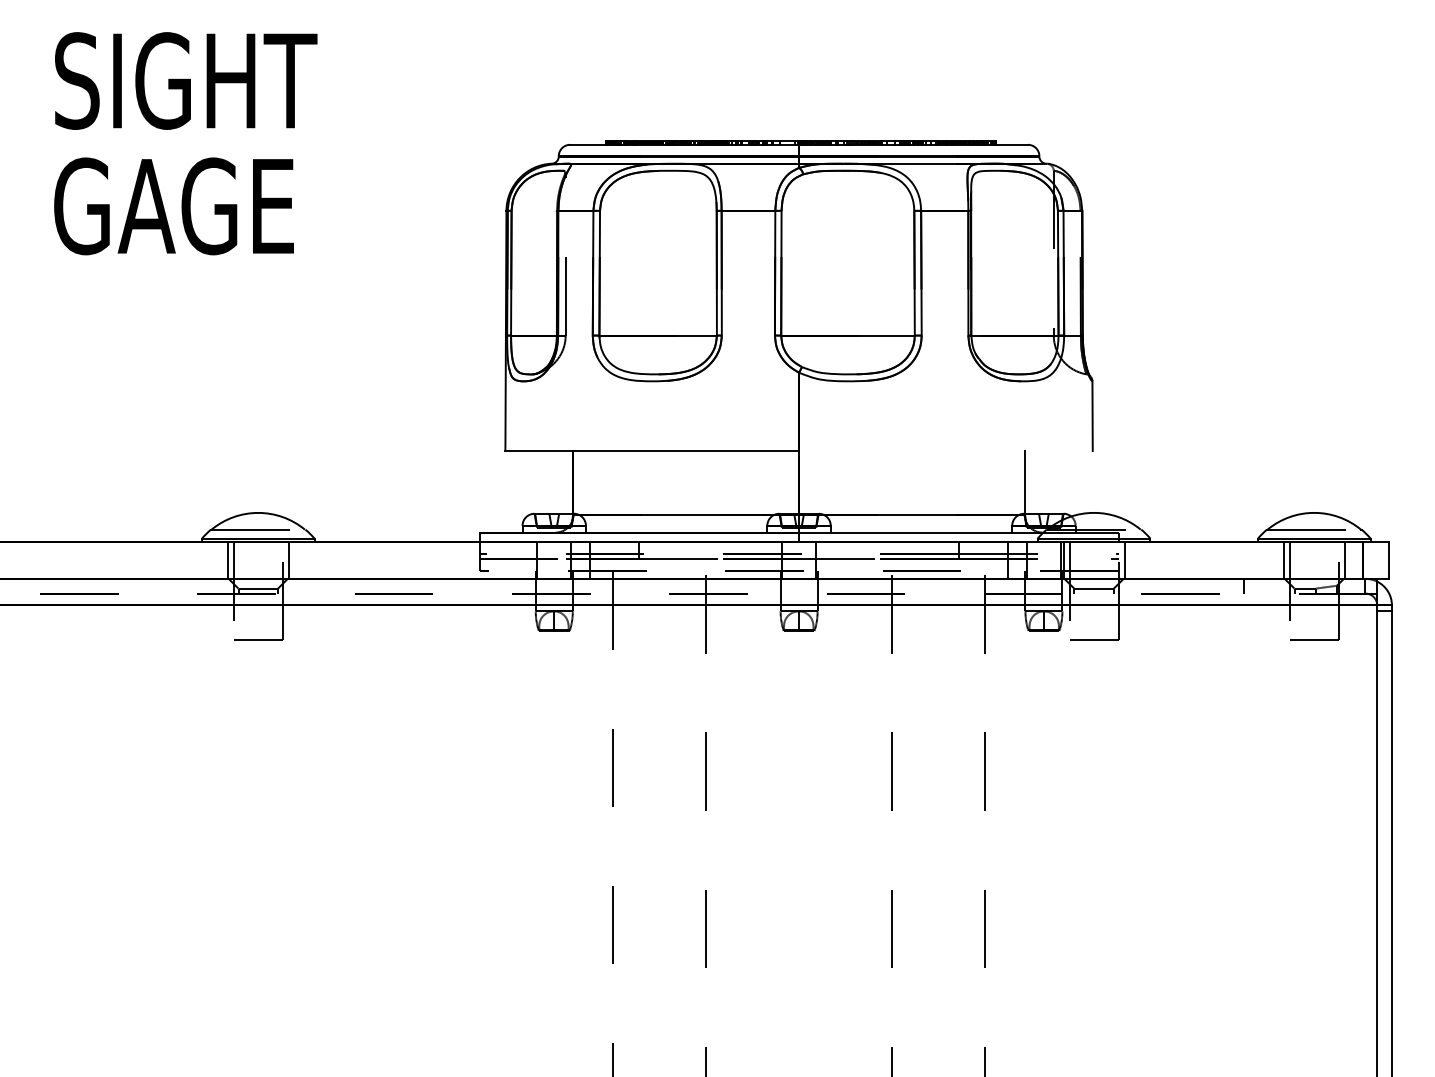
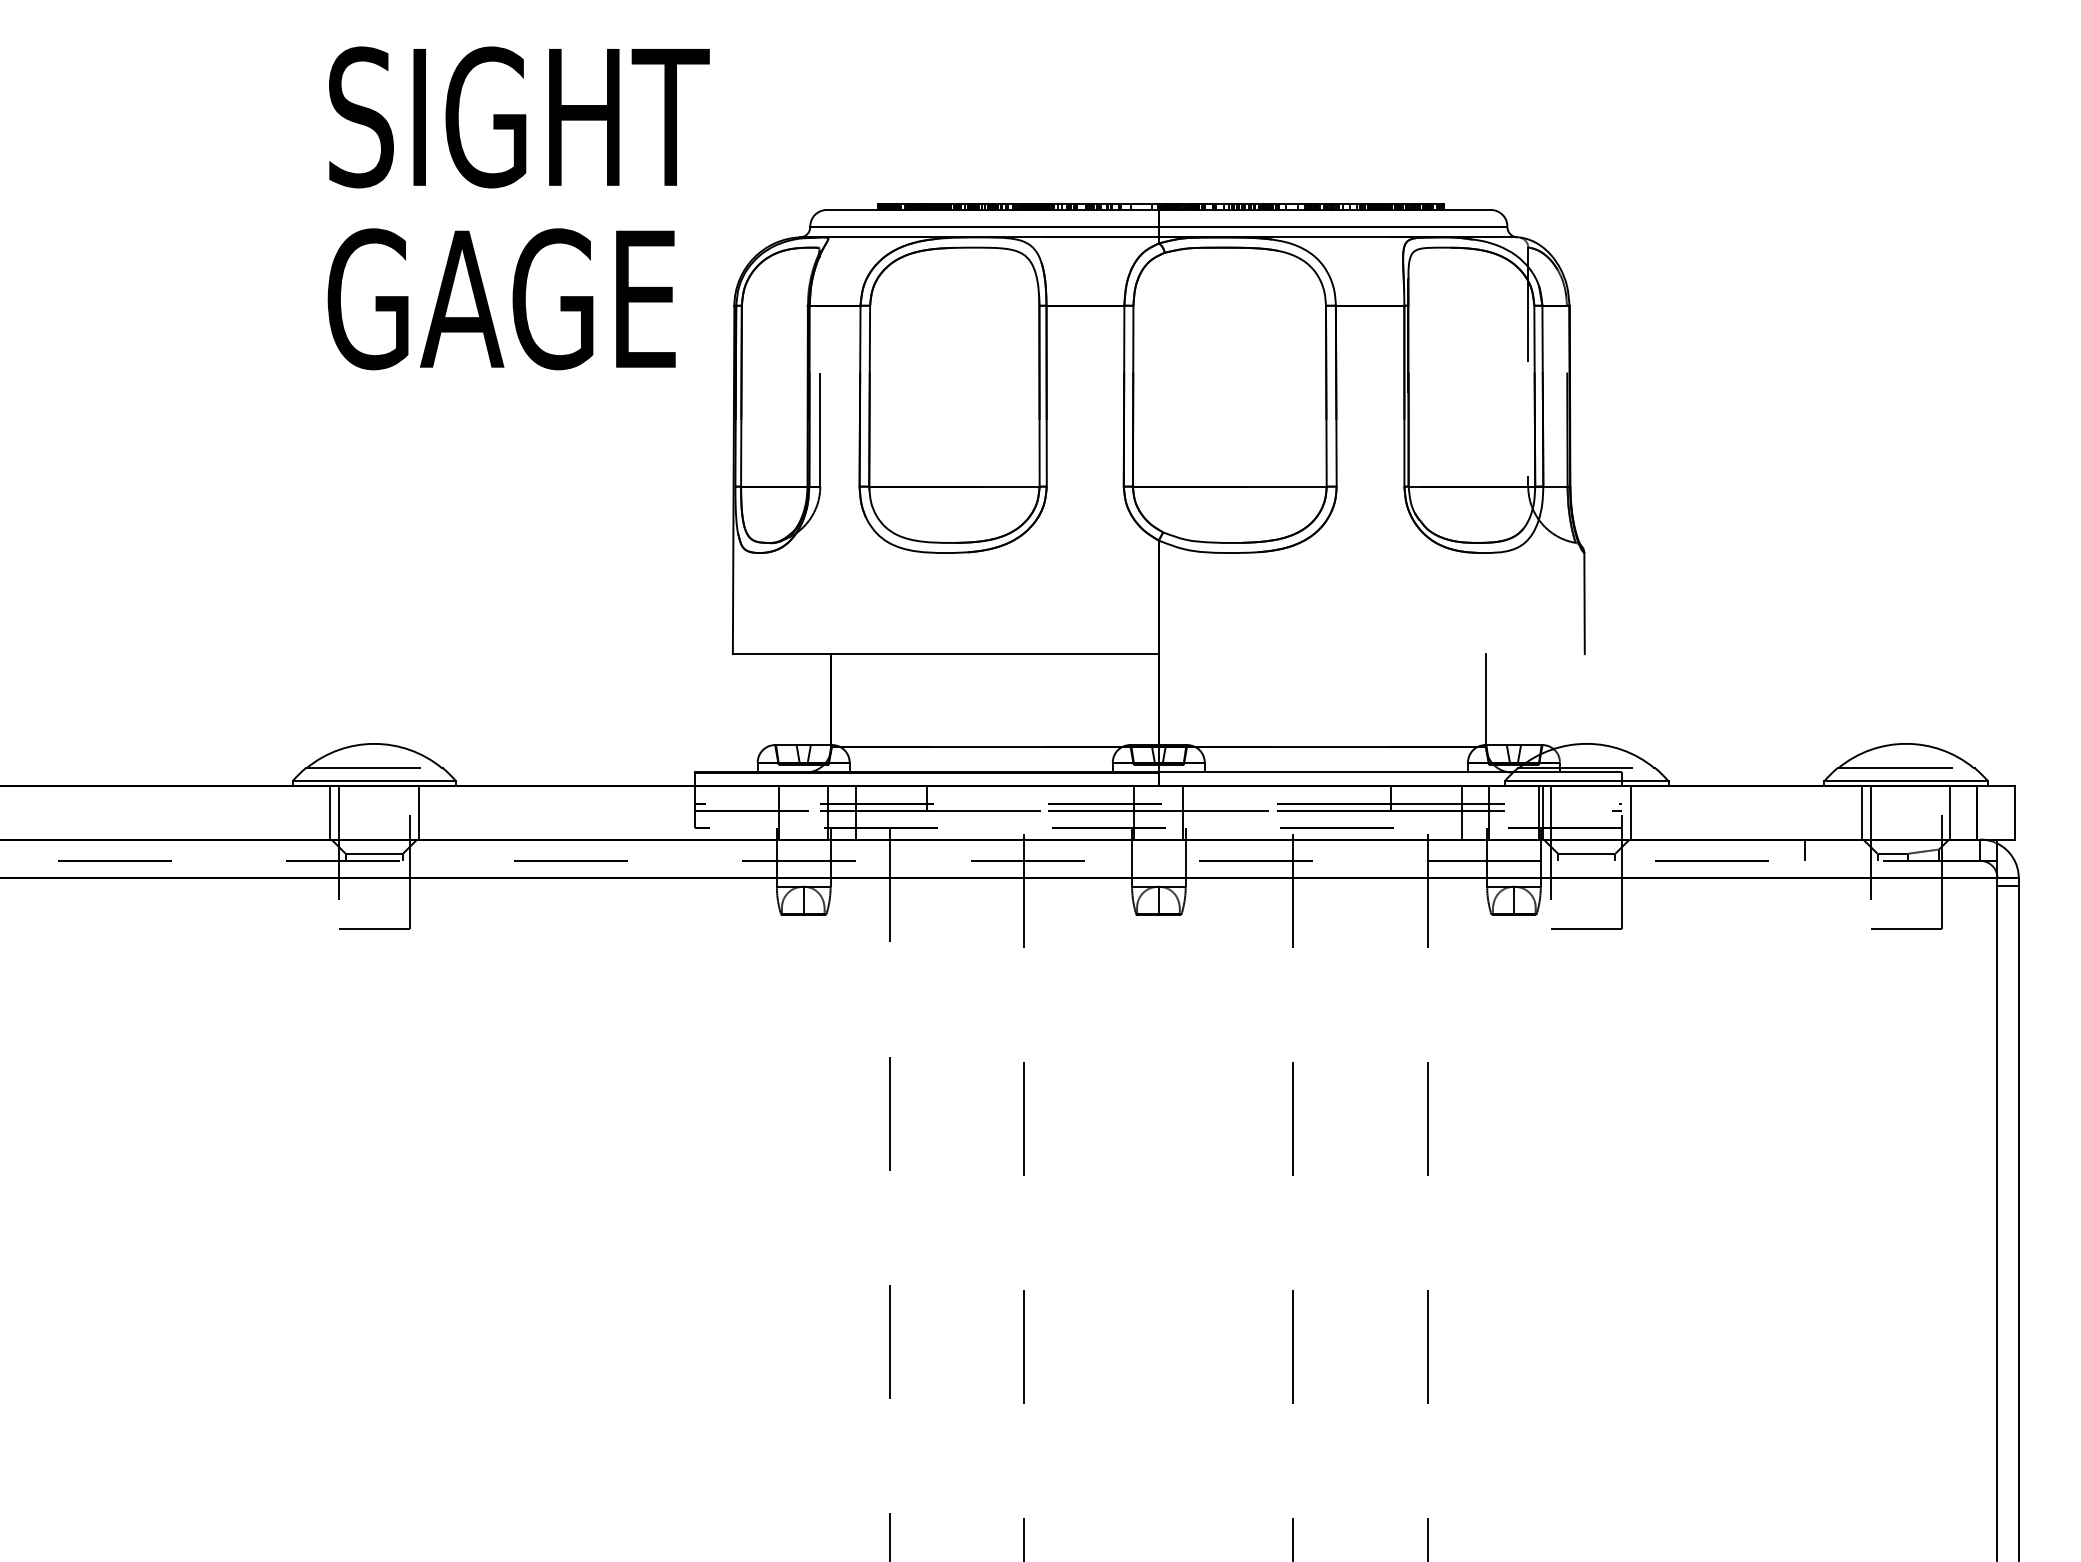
text: (185, 143) -> (518, 208), moved

